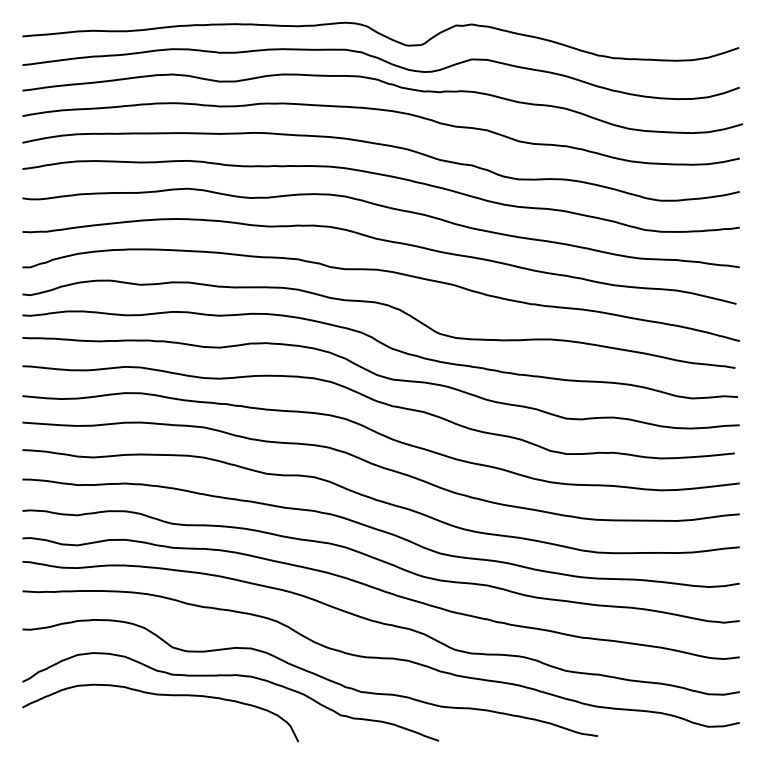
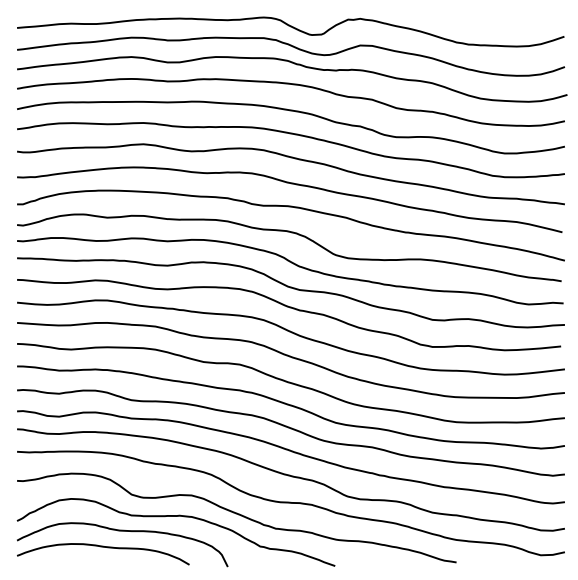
curve: (135, 716) -> (103, 547), added

